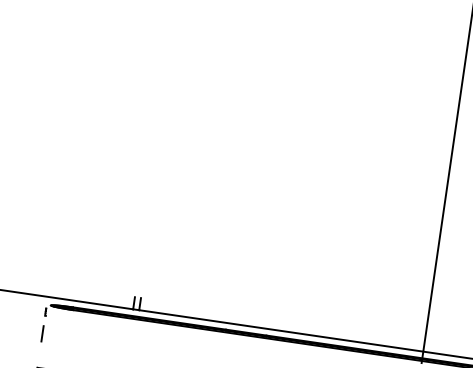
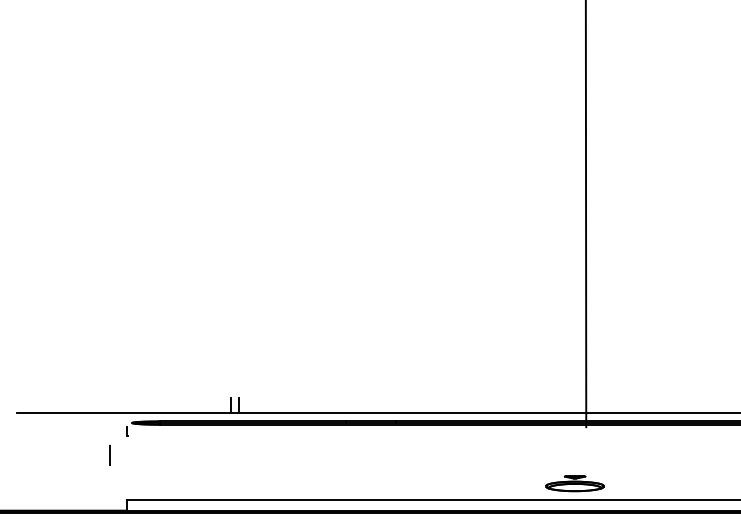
line: (42, 333) -> (109, 455), moved

